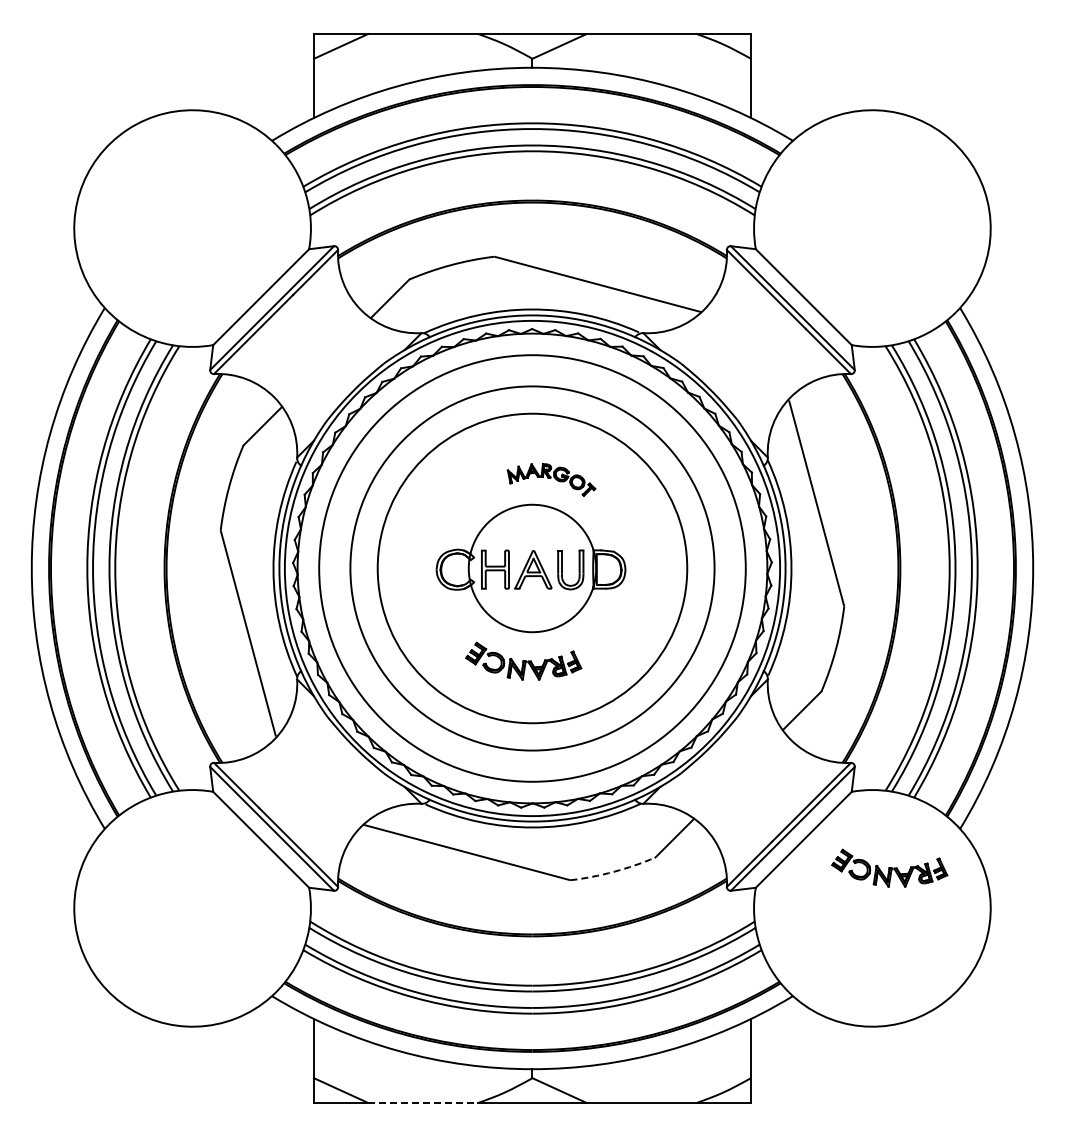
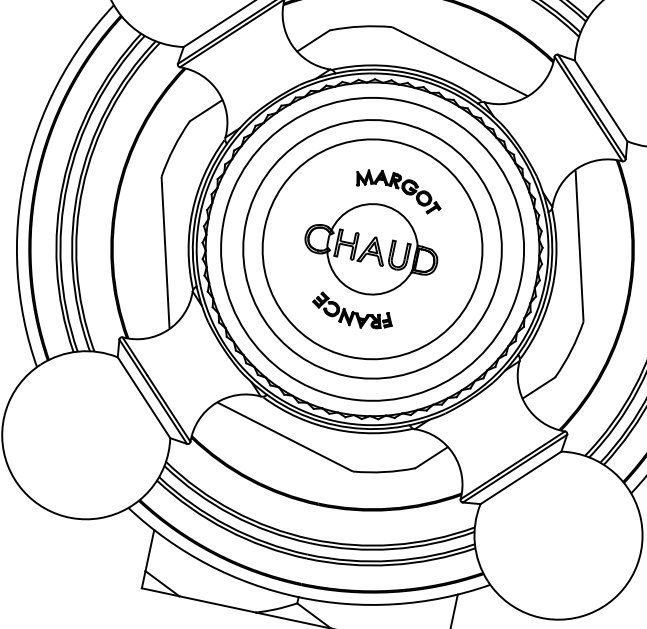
part: (551, 479) -> (398, 190), size x1.43
part: (889, 867) -> (576, 509), removed
arc: (613, 871) -> (384, 471), dashed -> solid
line: (423, 1102) -> (218, 604), dashed -> solid

